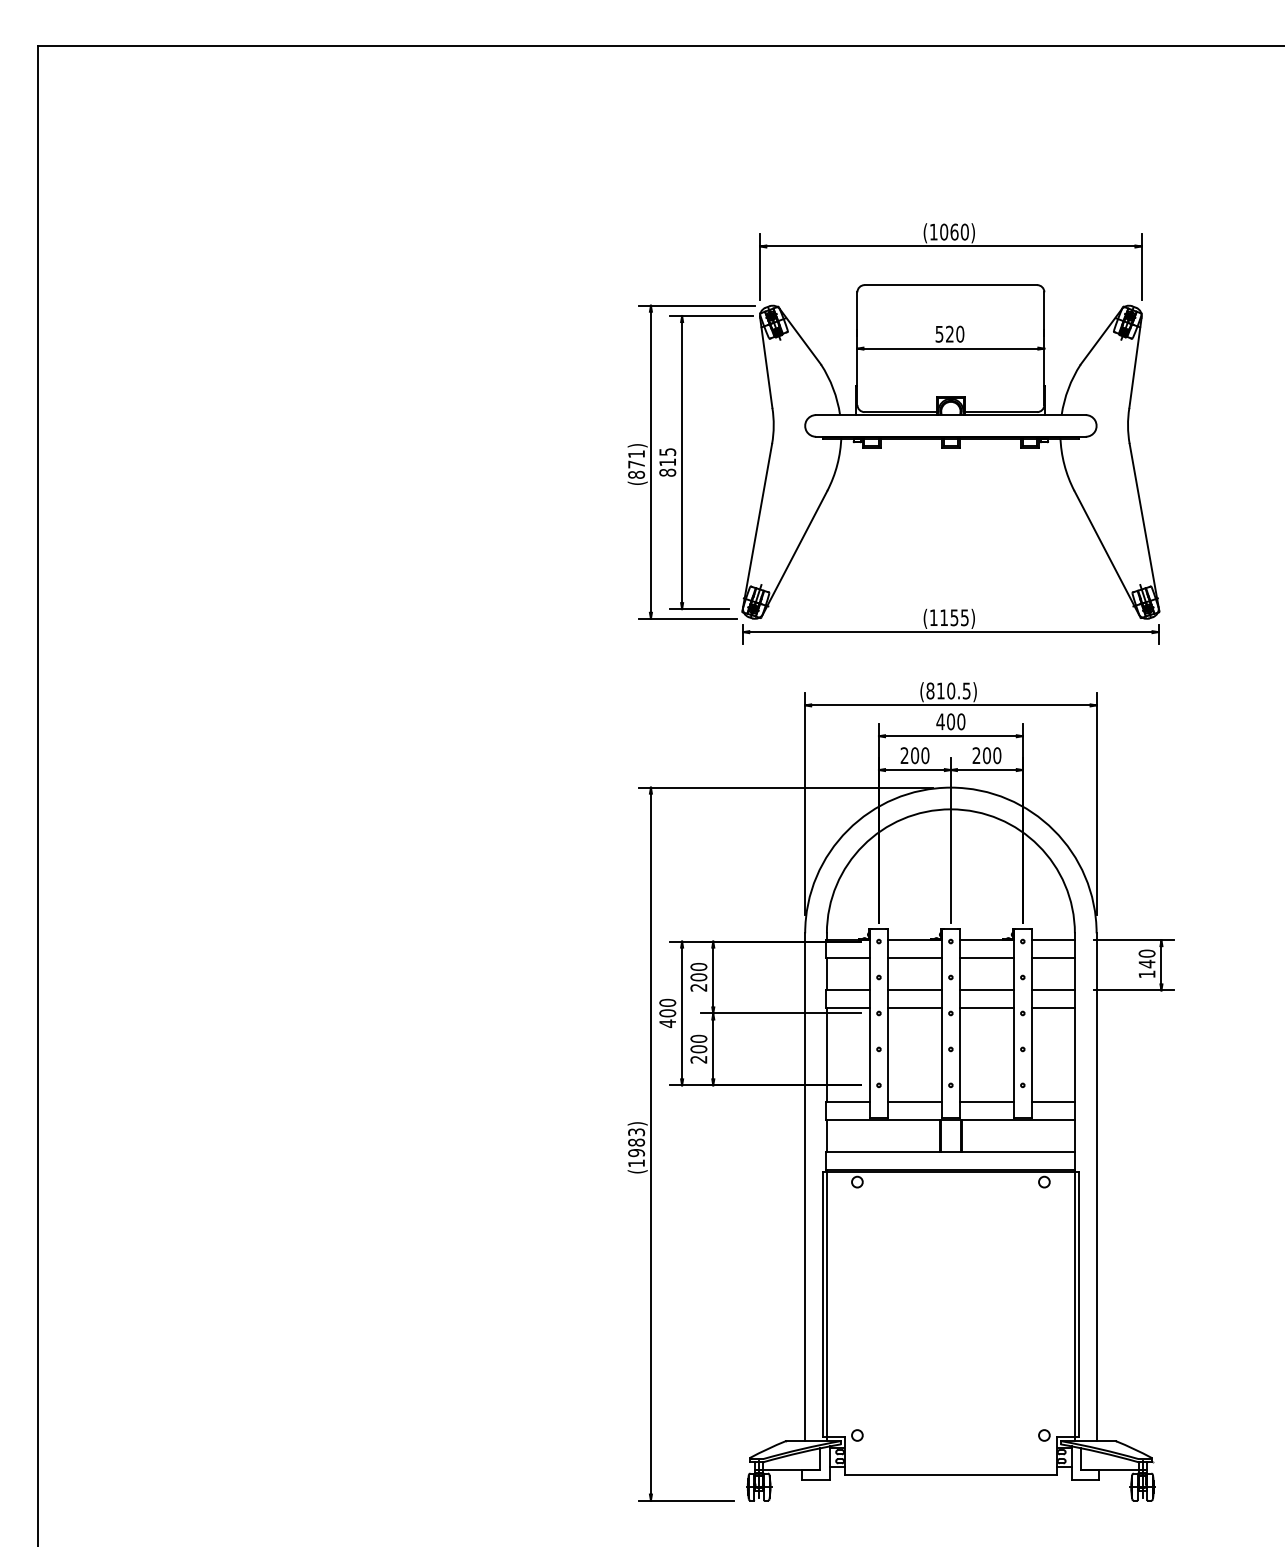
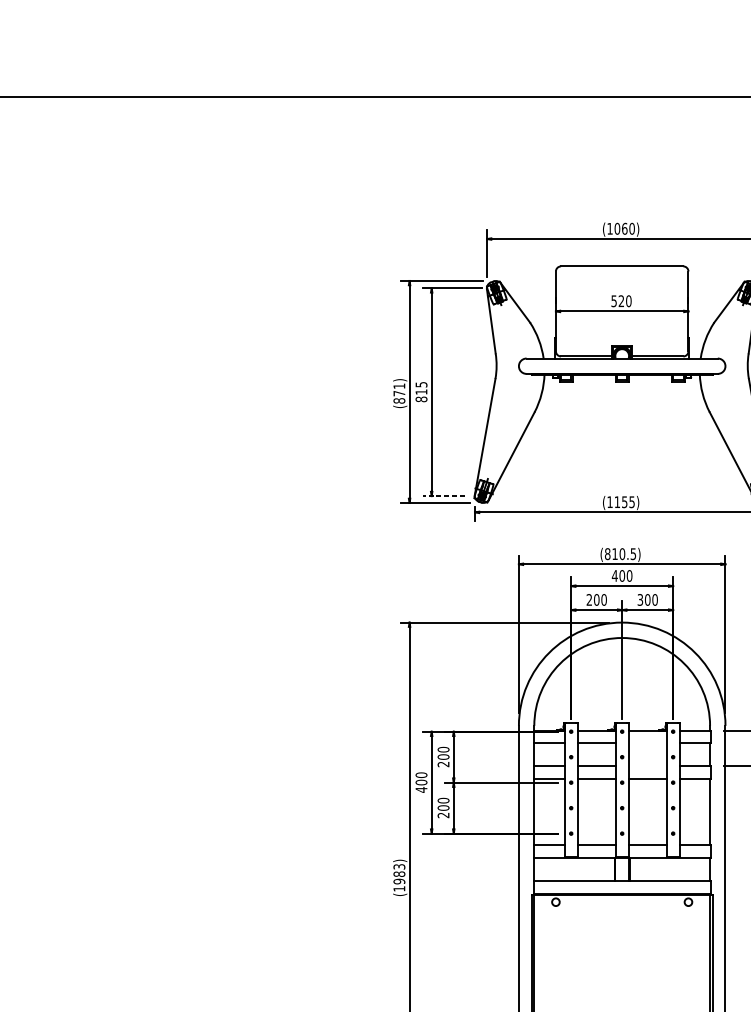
line: (698, 609) -> (443, 496), solid -> dashed
text: (976, 755) -> (640, 599), 200 -> 300
line: (986, 958) -> (647, 743), removed
line: (986, 990) -> (647, 766), removed

